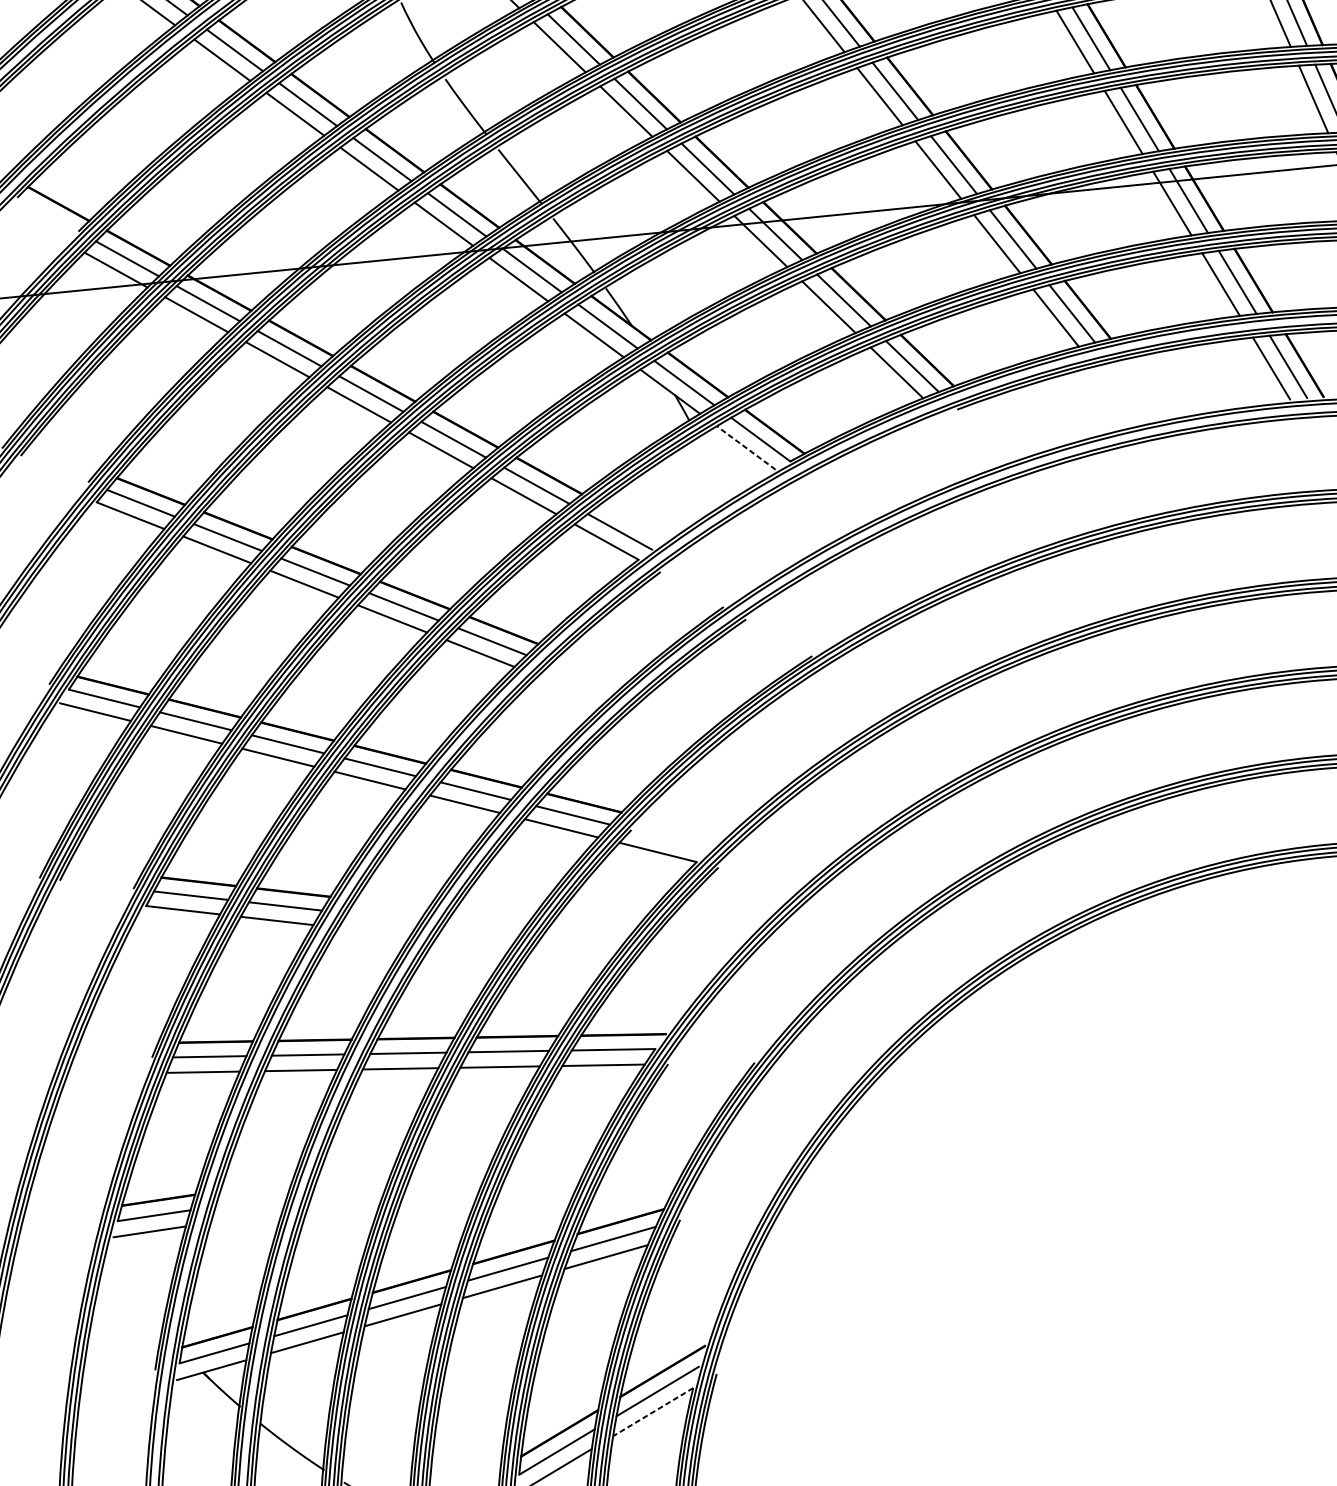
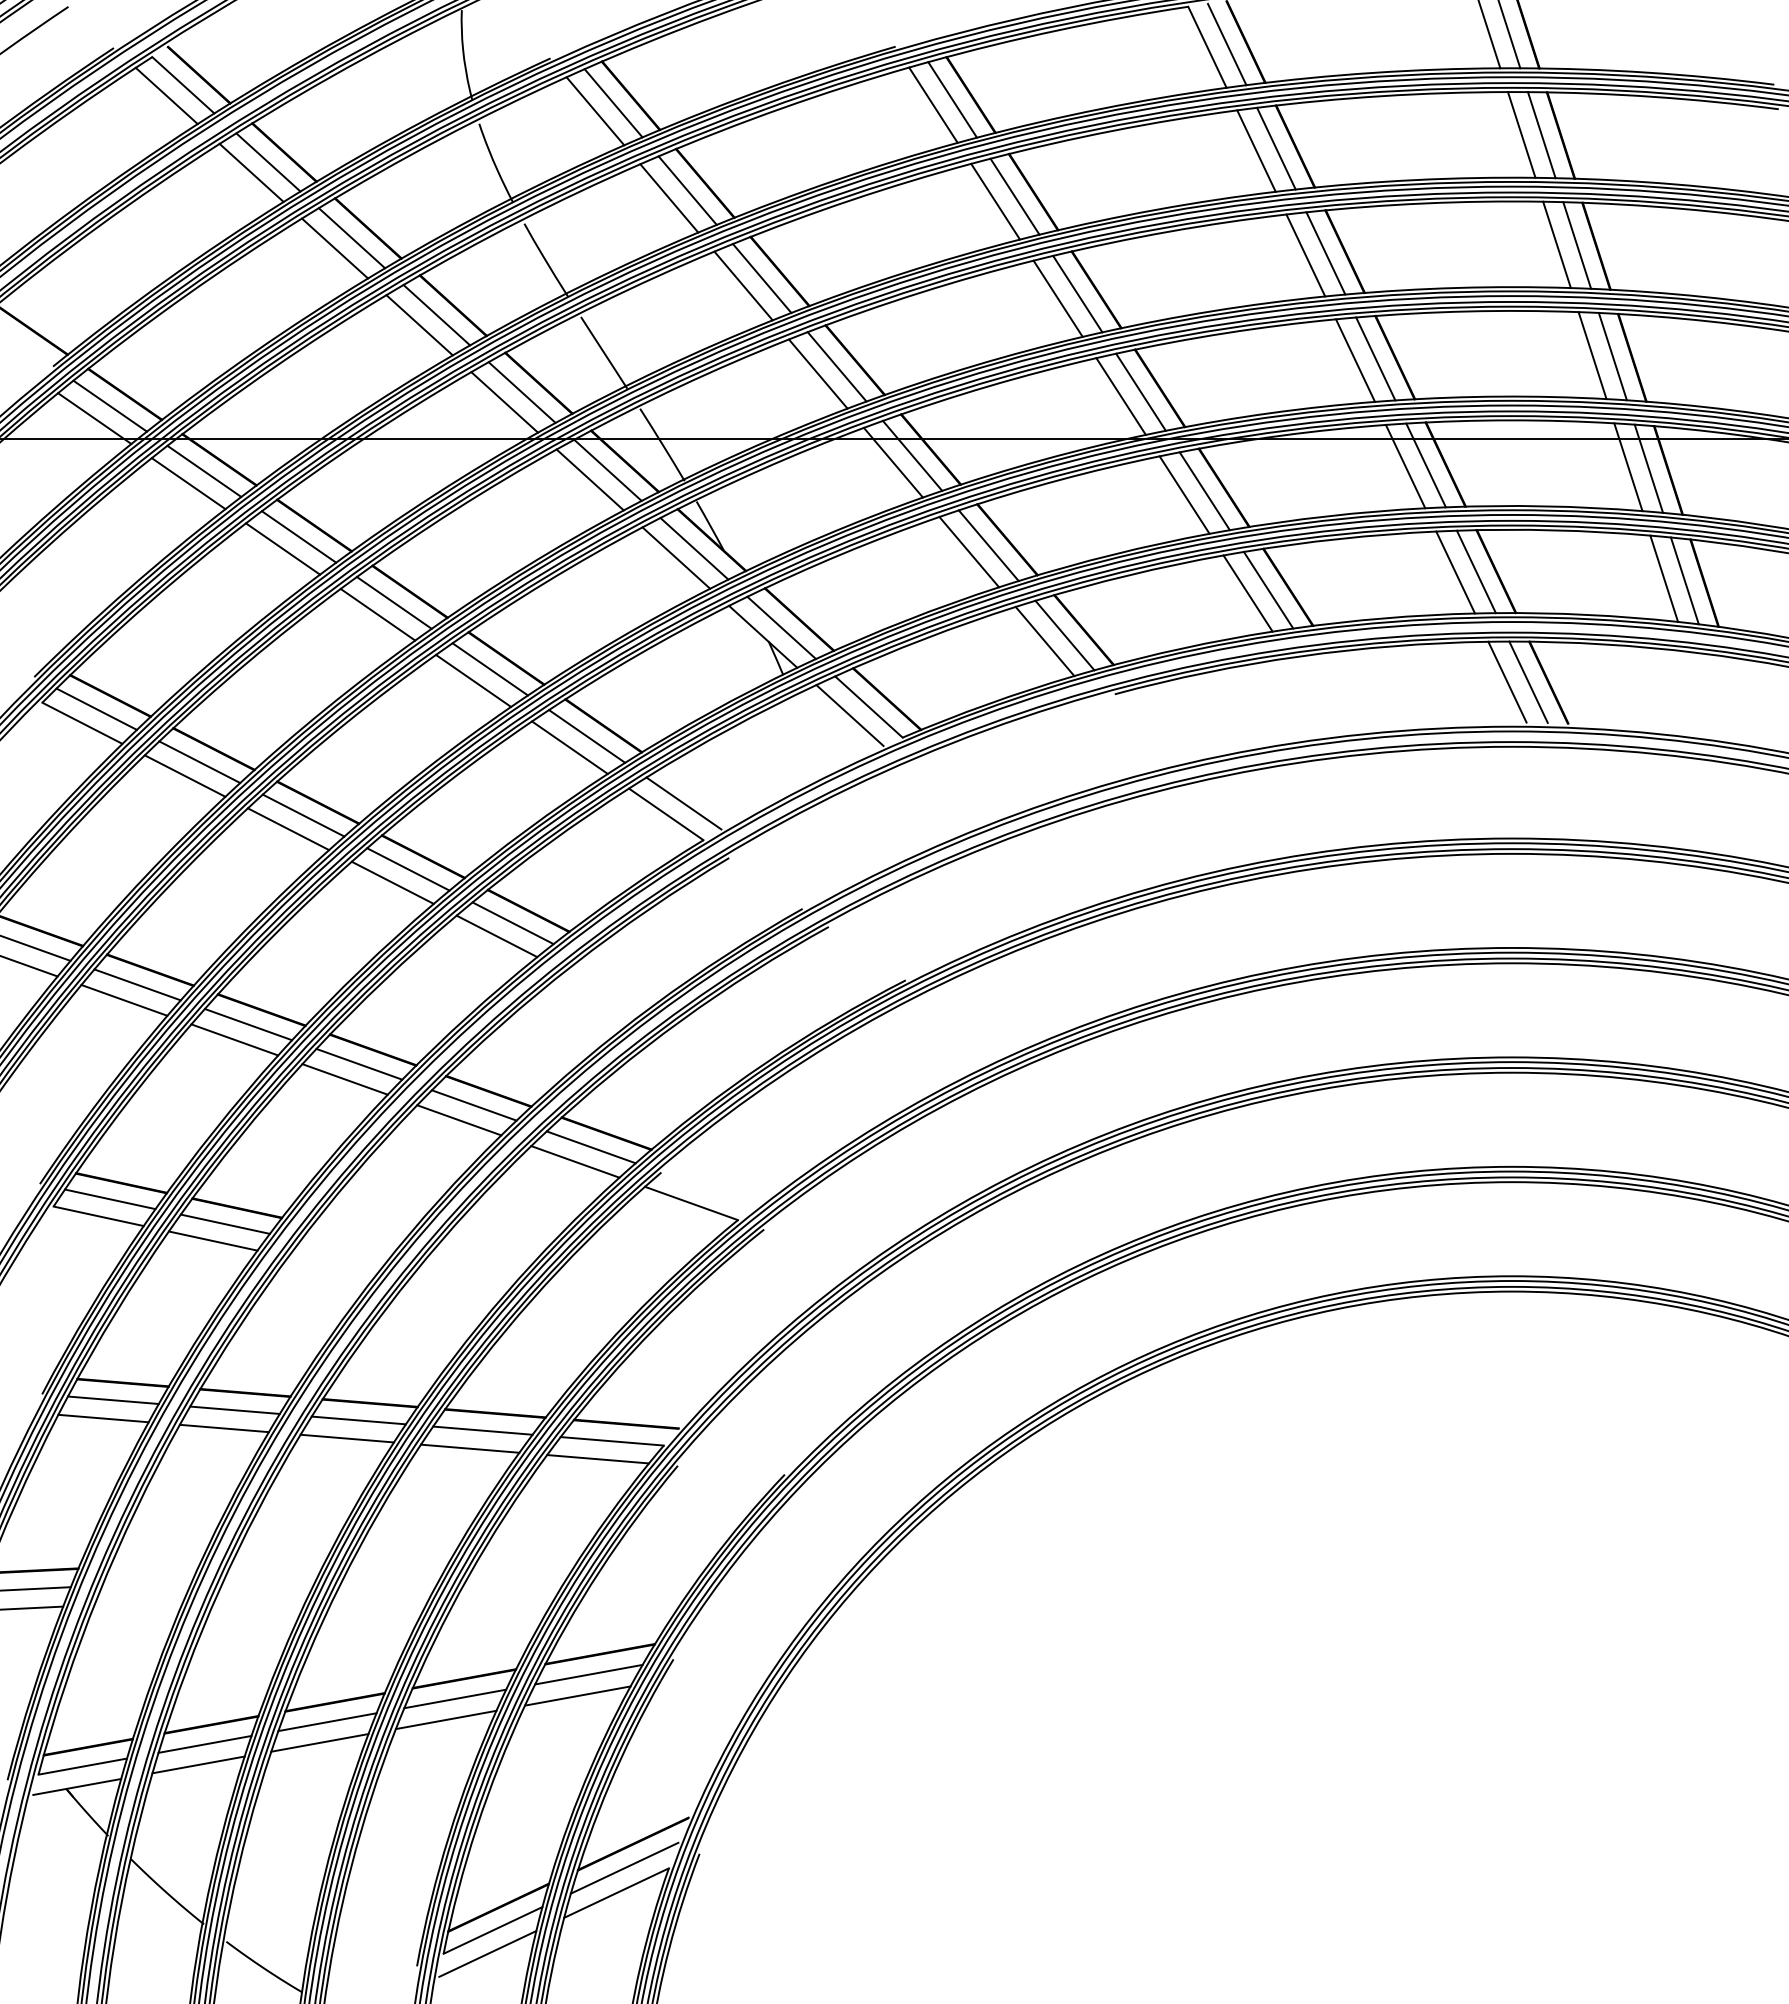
line: (745, 447) -> (849, 715), dashed -> solid
line: (653, 1412) -> (616, 1893), dashed -> solid

